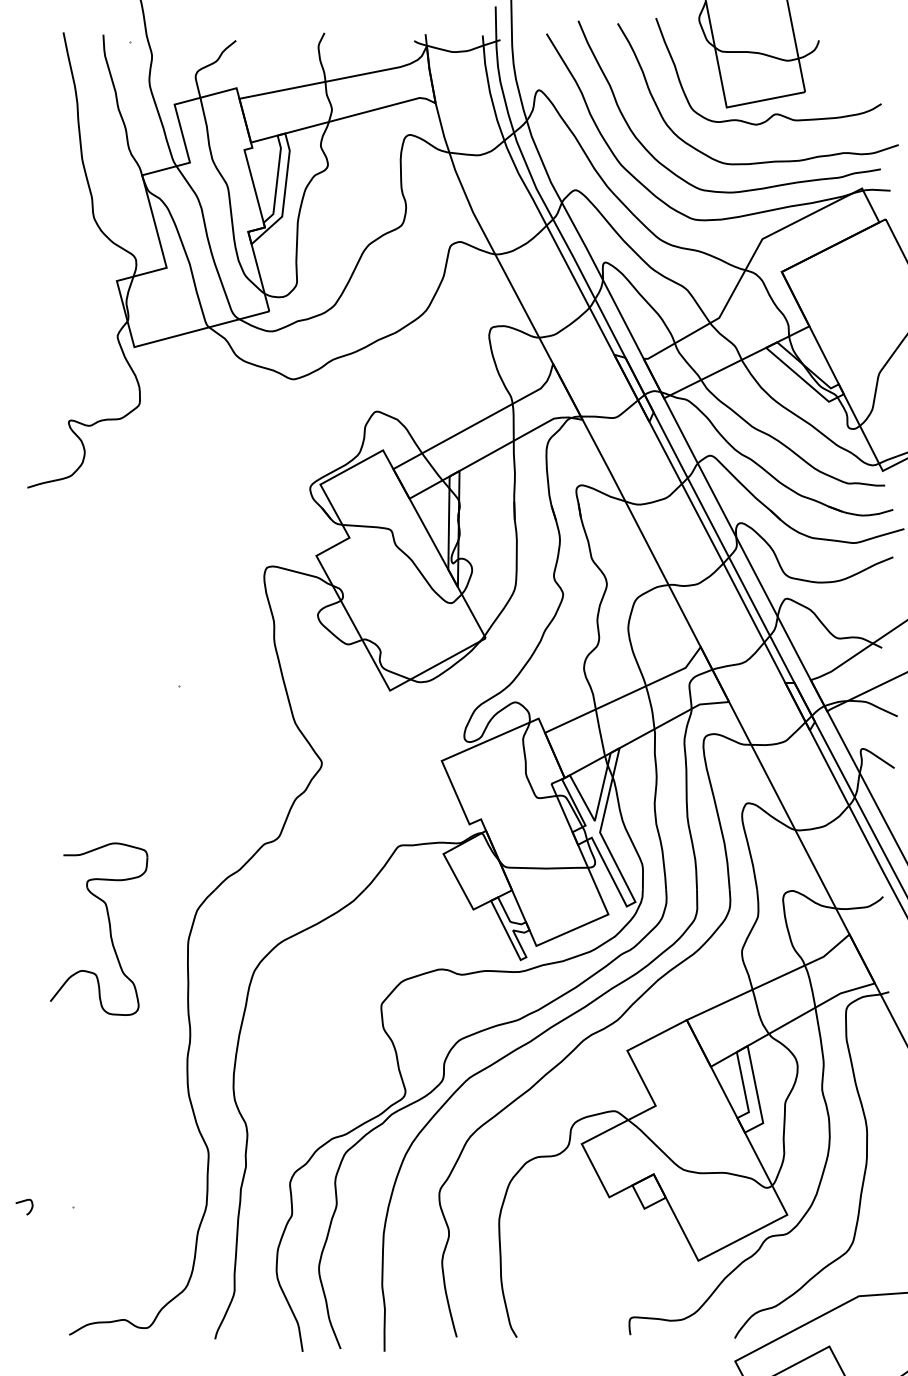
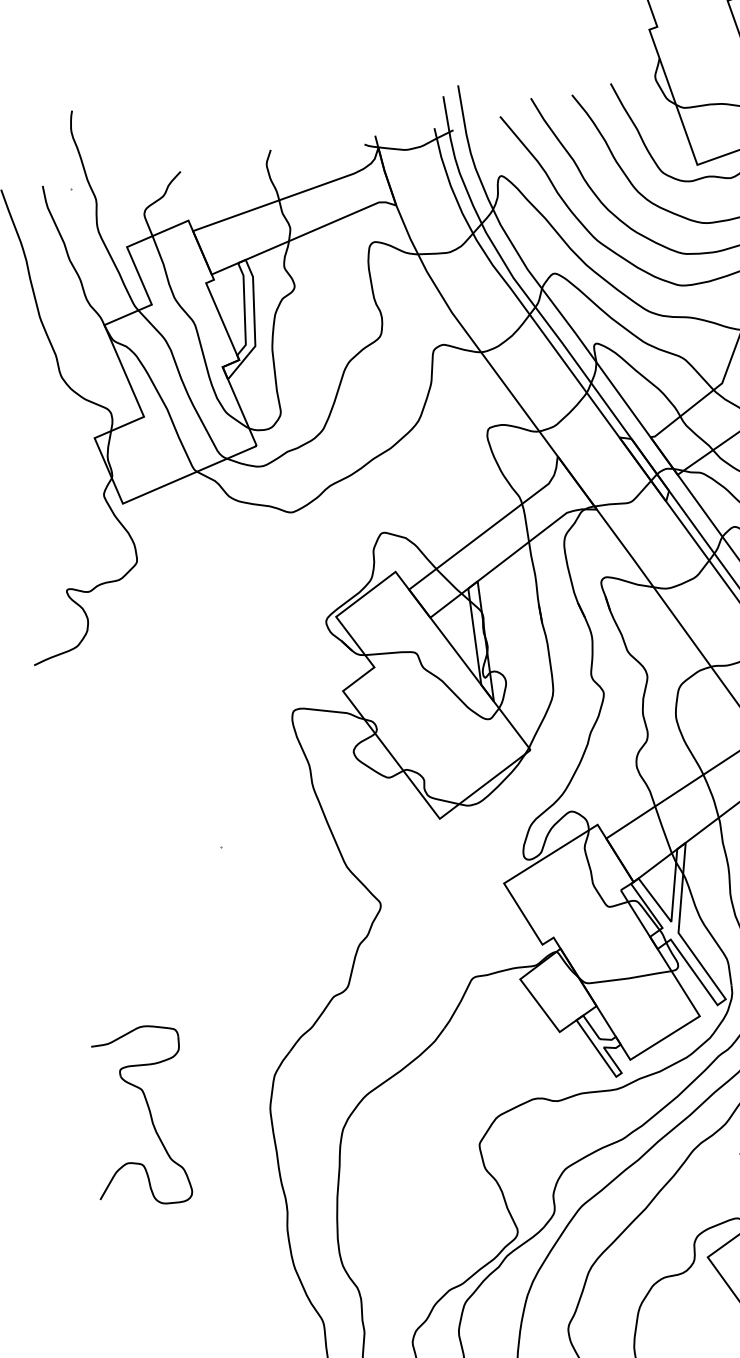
part: (109, 928) -> (150, 1115), moved

